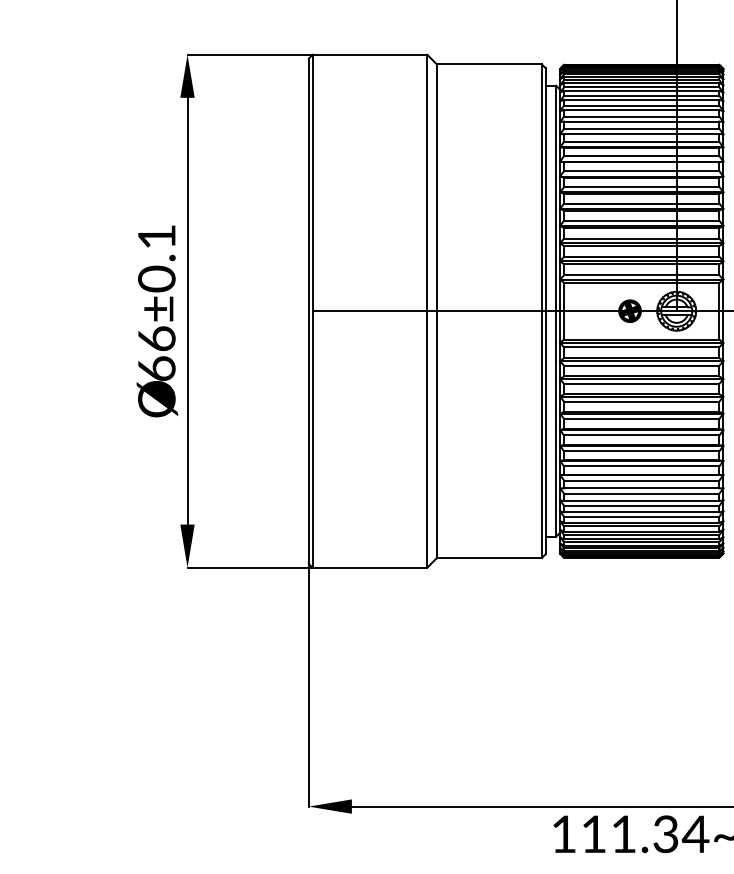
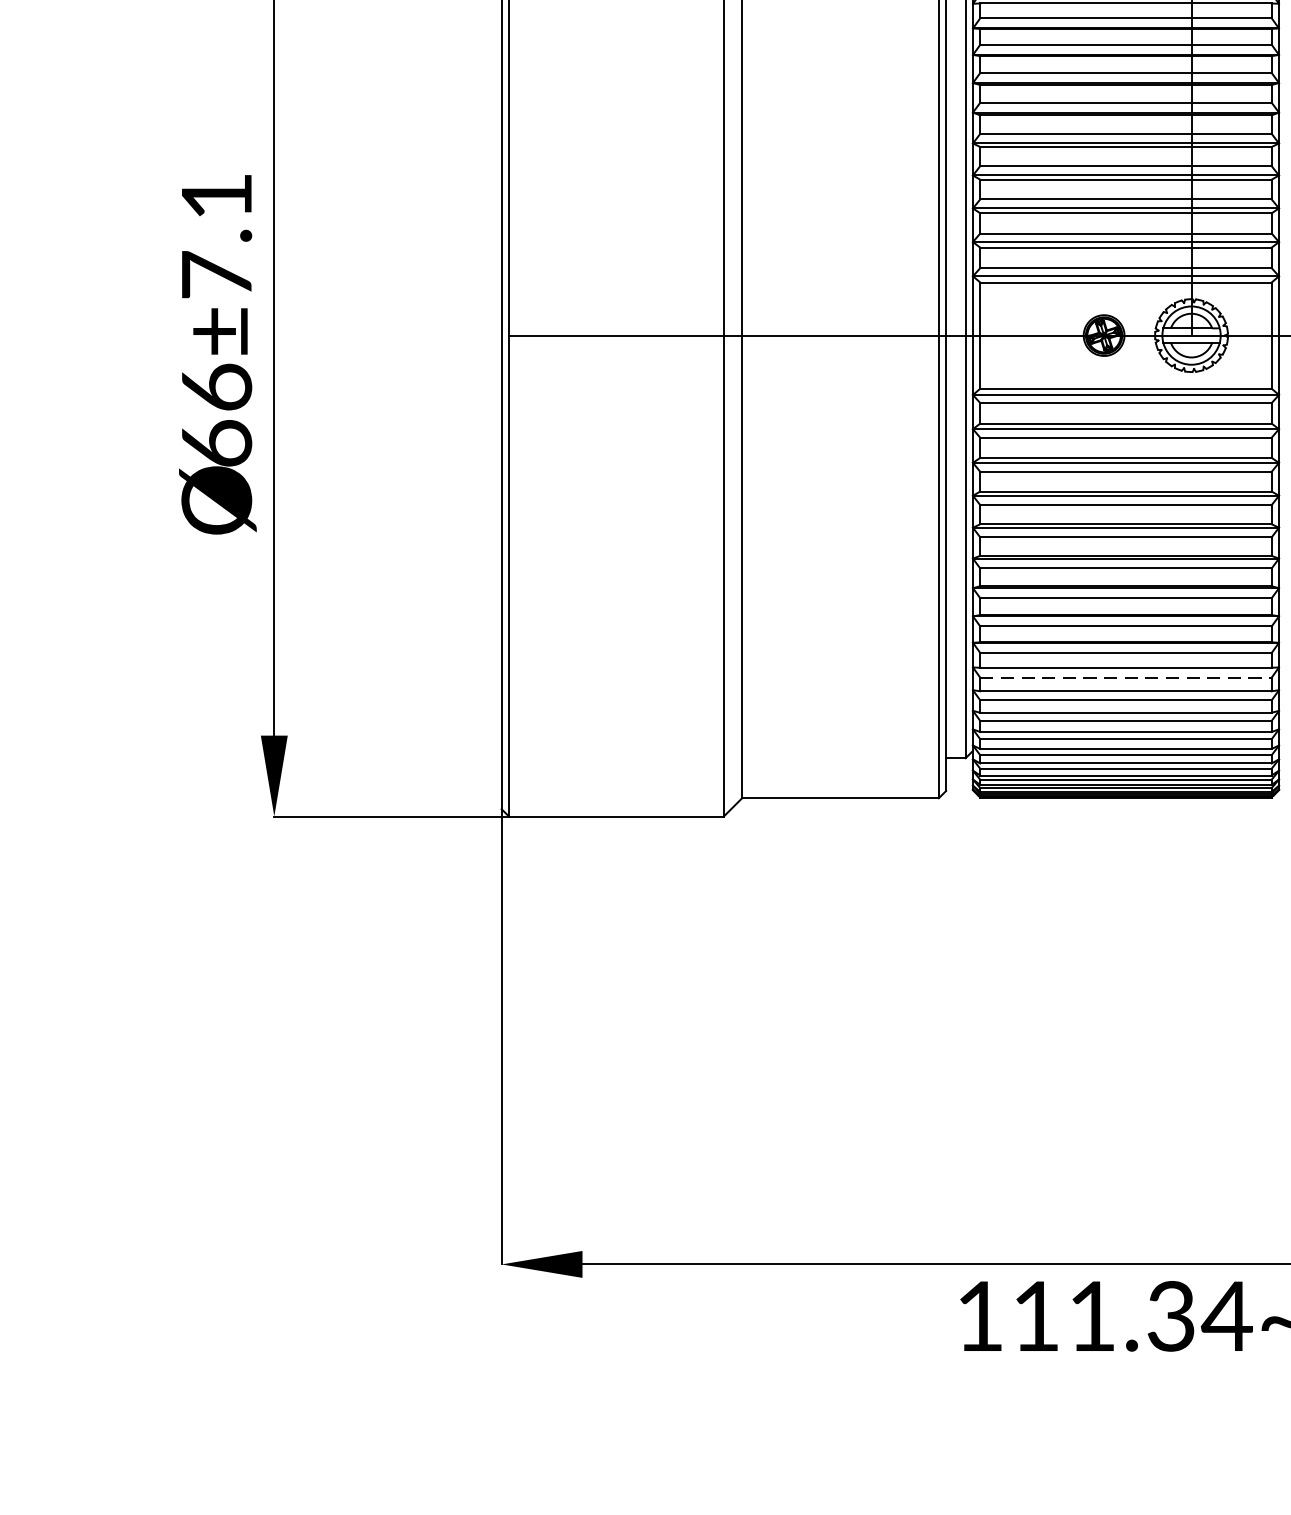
text: (156, 278) -> (216, 274), 66±0.1 -> 66±7.1
line: (641, 493) -> (1125, 677), solid -> dashed

